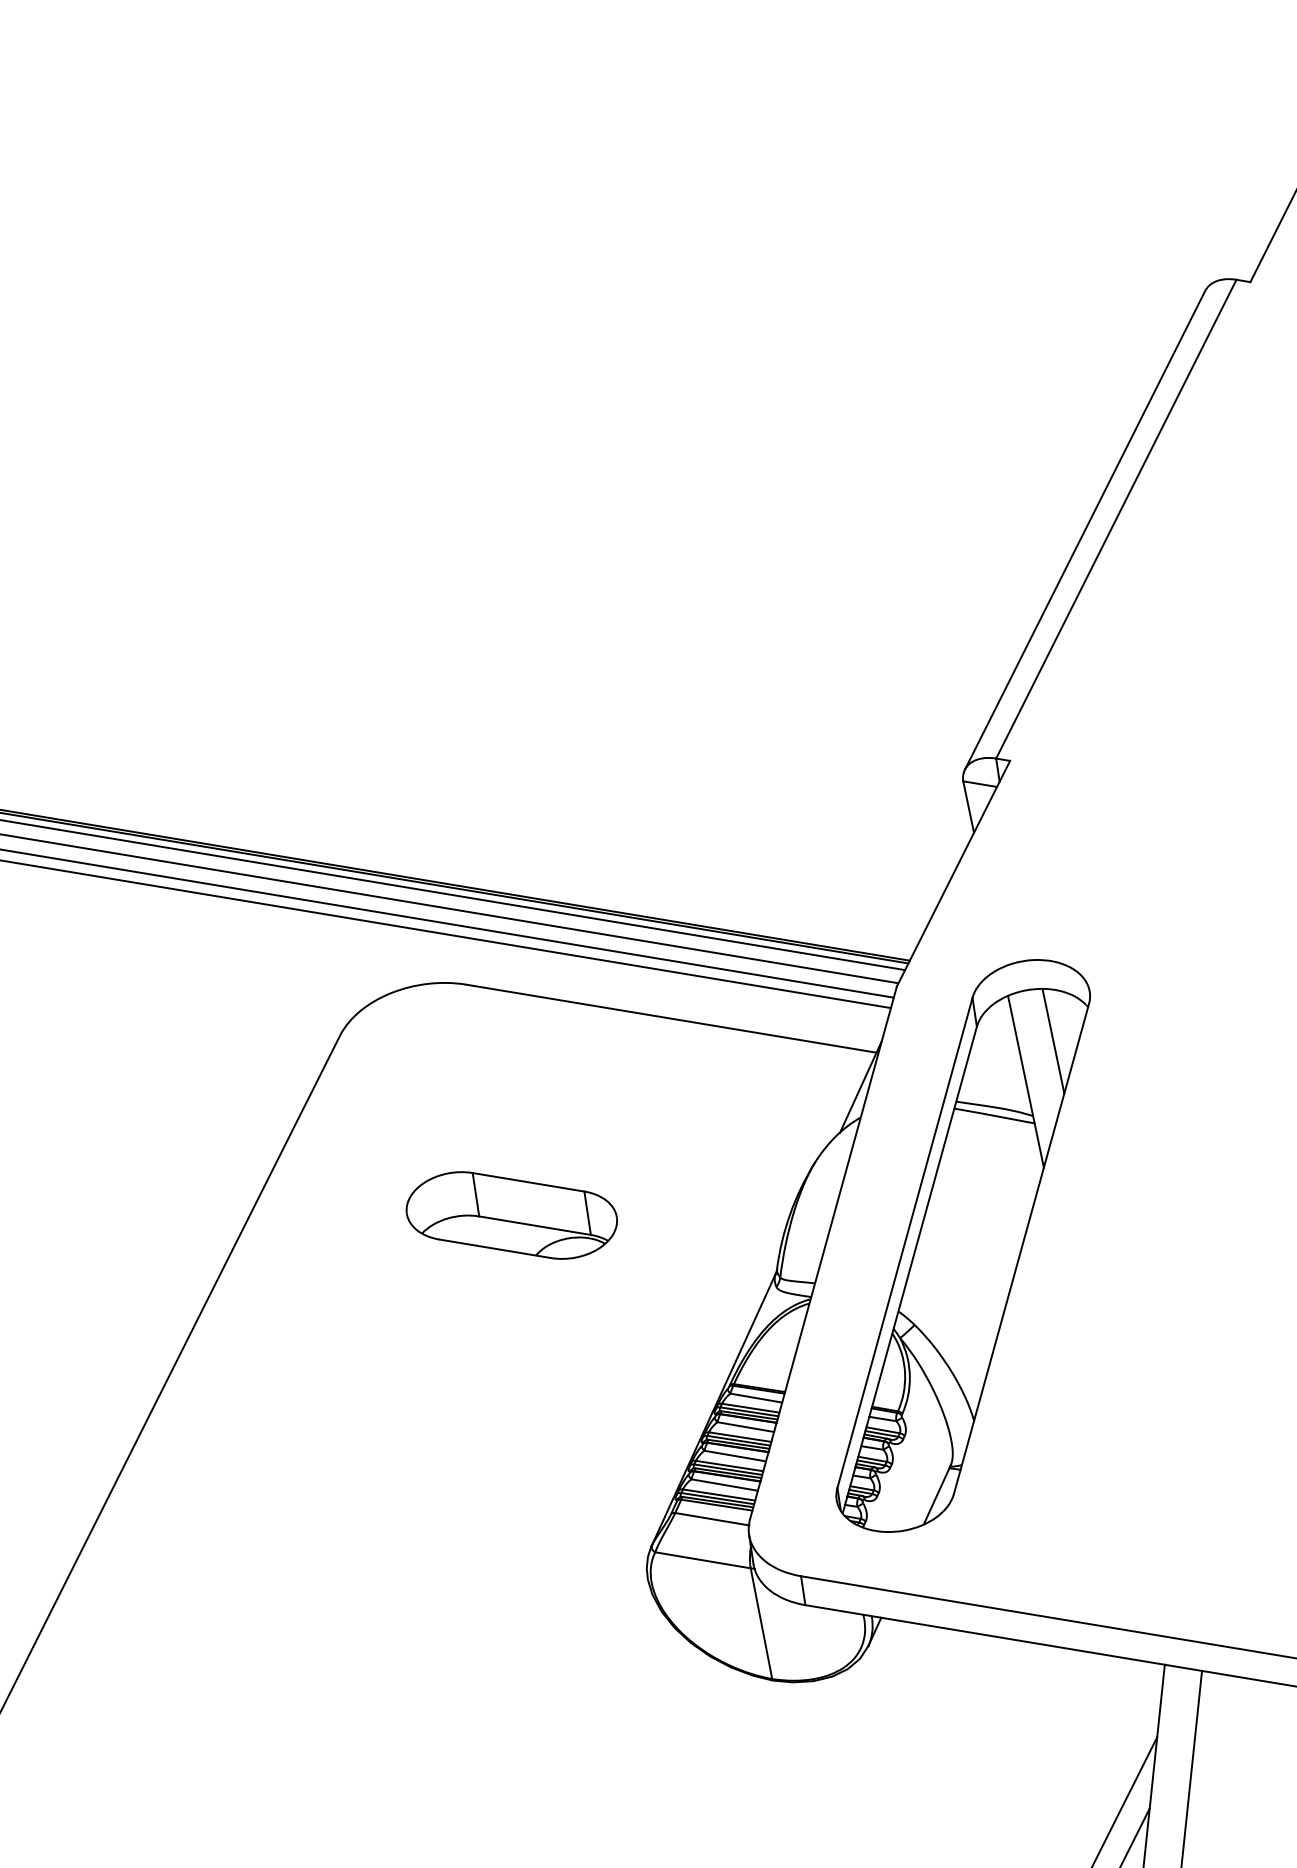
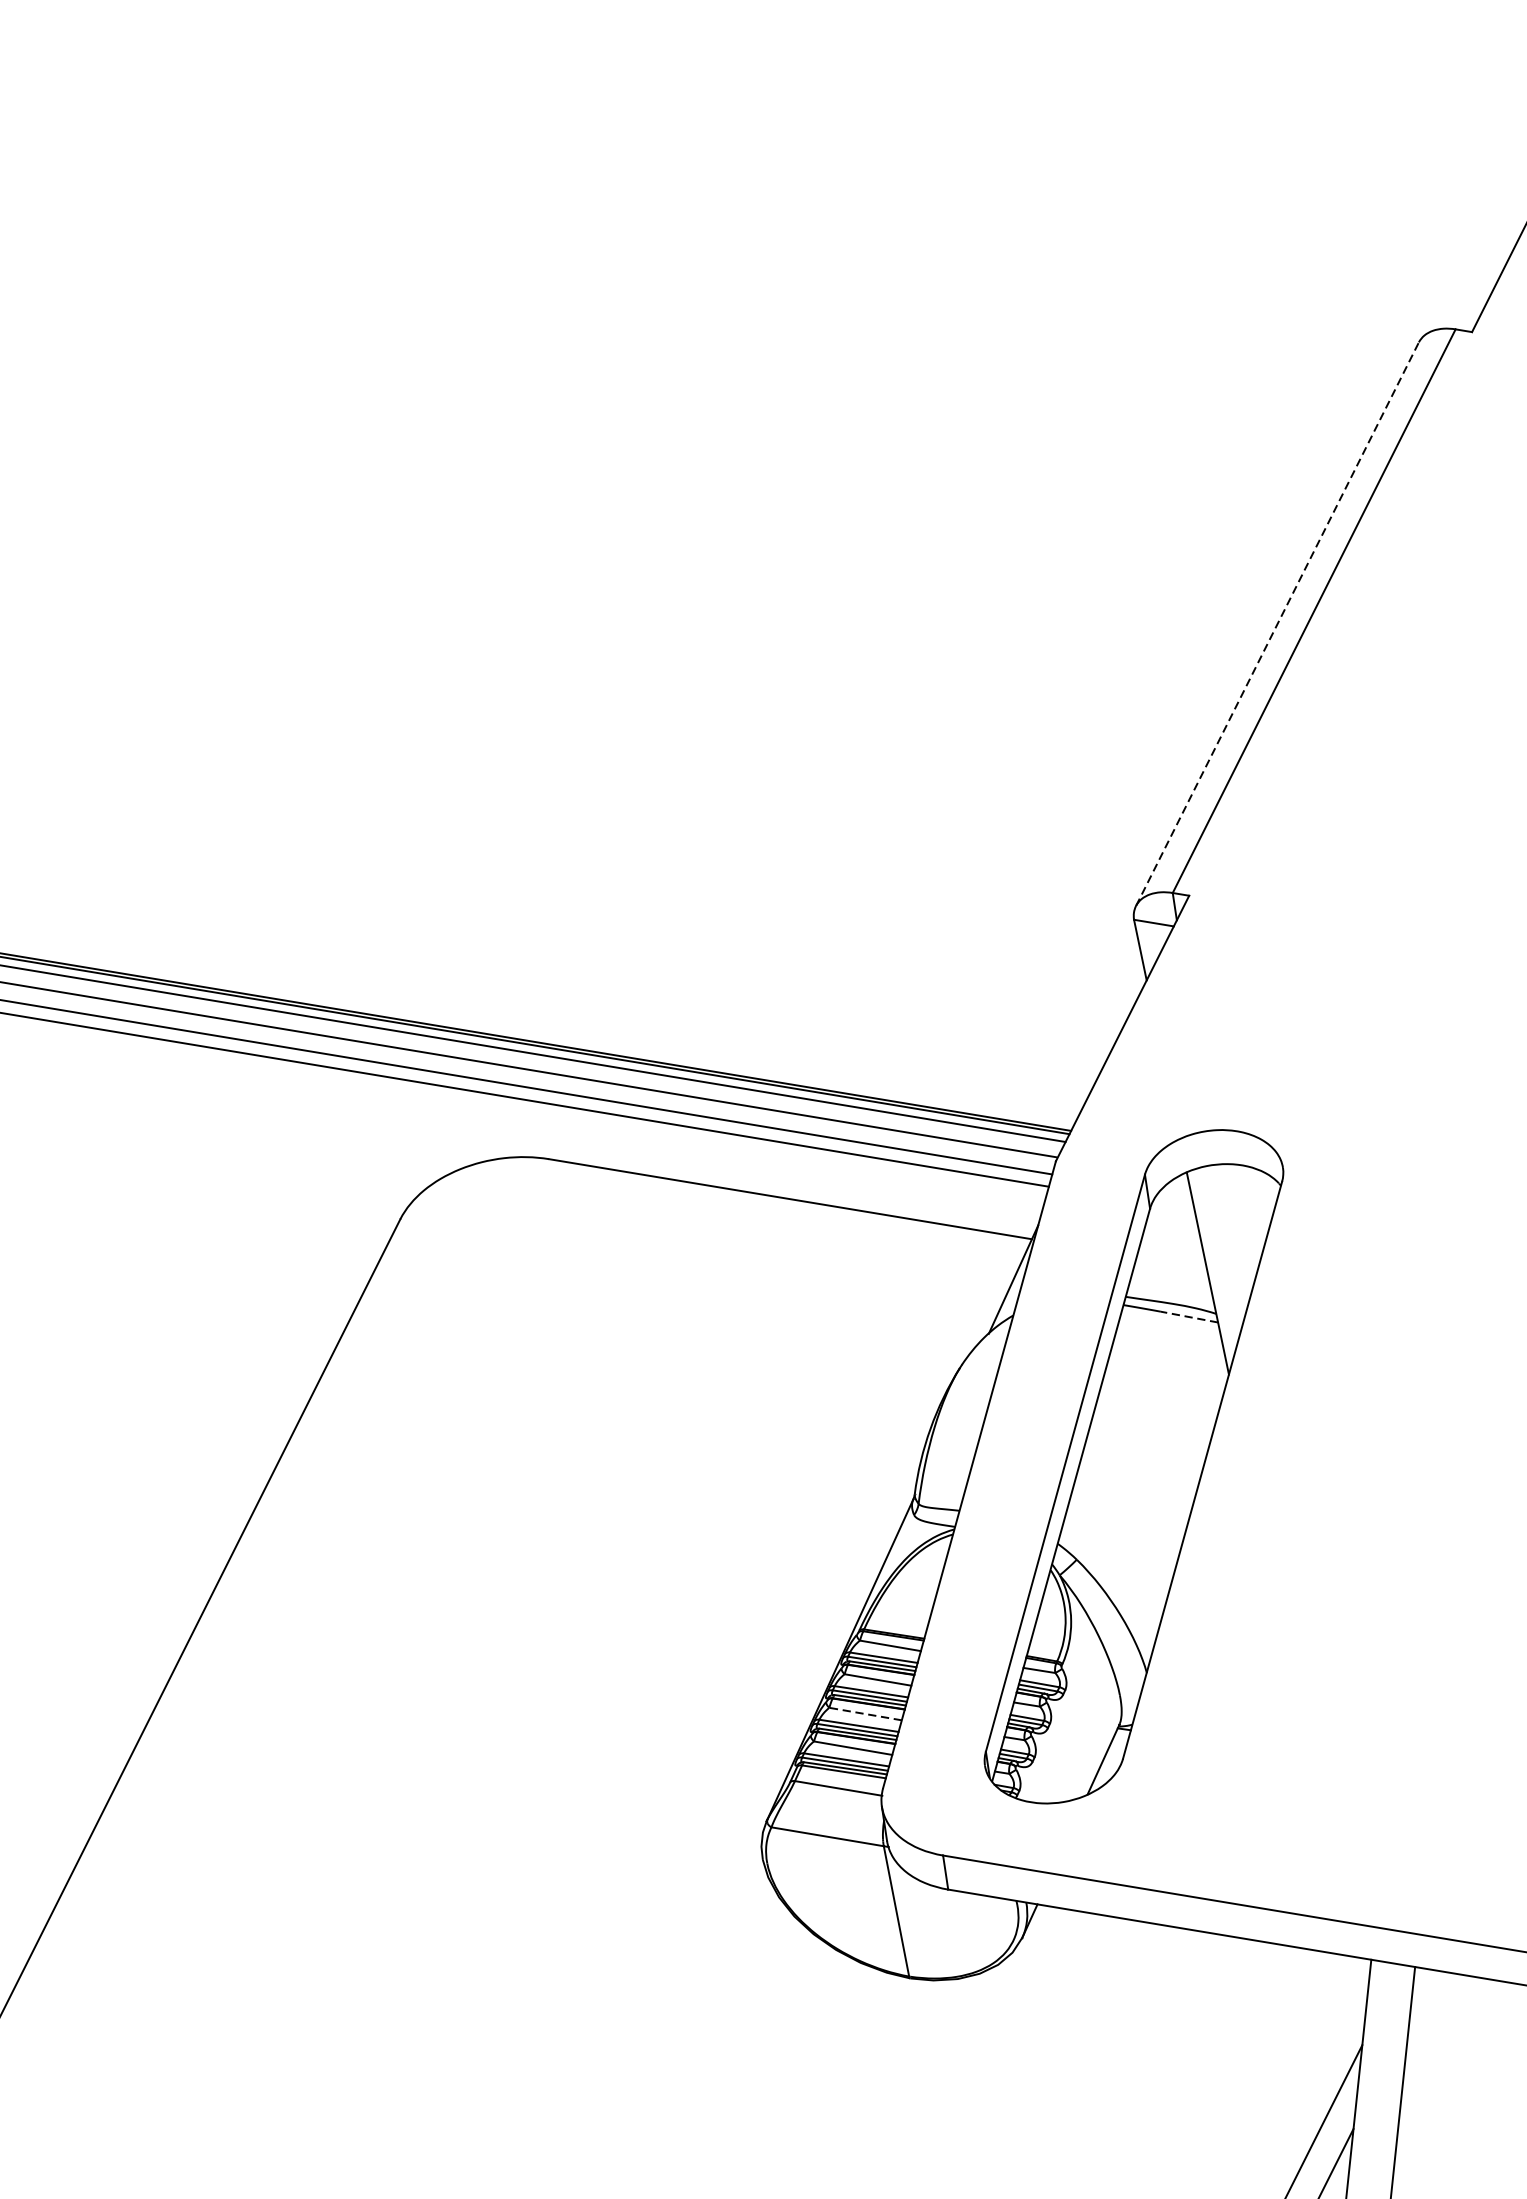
line: (1085, 530) -> (1277, 624), solid -> dashed
line: (1053, 1041) -> (1240, 1226), removed
line: (1010, 1118) -> (1189, 1316), solid -> dashed
part: (511, 1215) -> (602, 1430), removed
line: (734, 1455) -> (864, 1713), solid -> dashed

